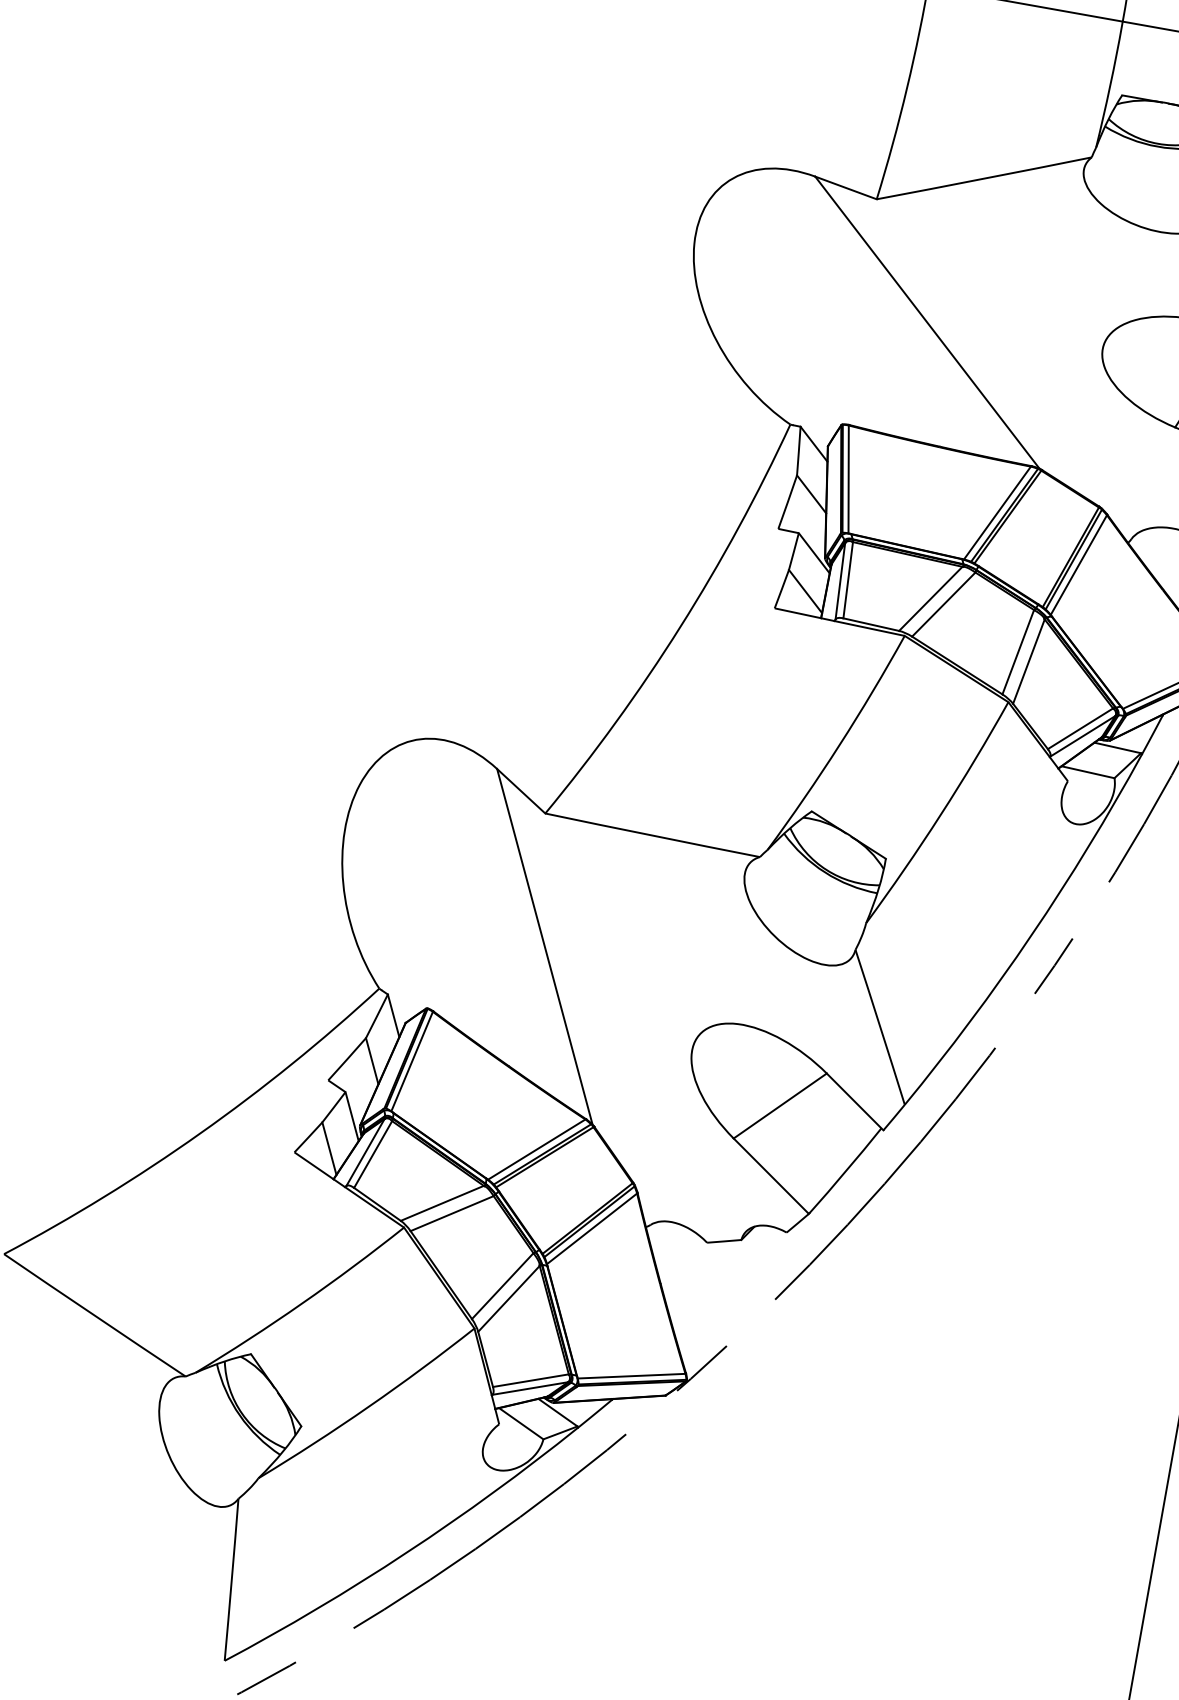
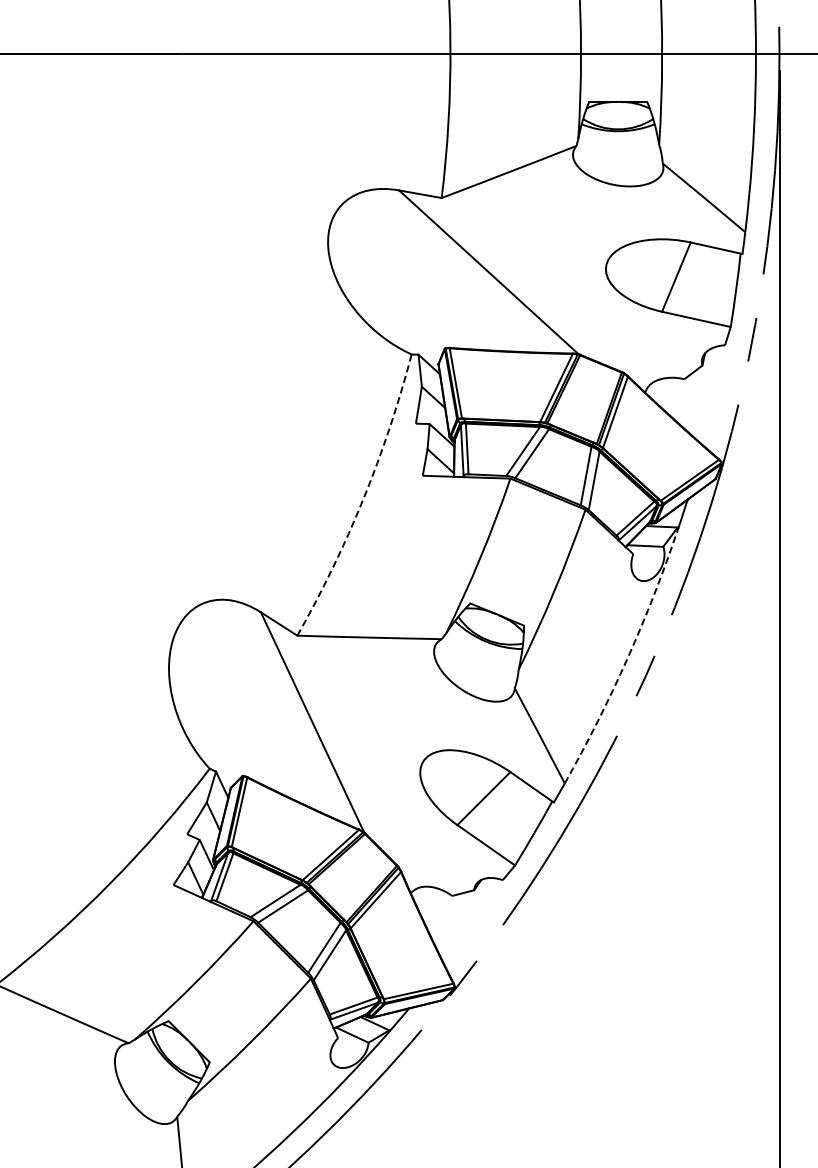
arc: (680, 626) -> (363, 498), solid -> dashed
arc: (1031, 935) -> (627, 658), solid -> dashed

